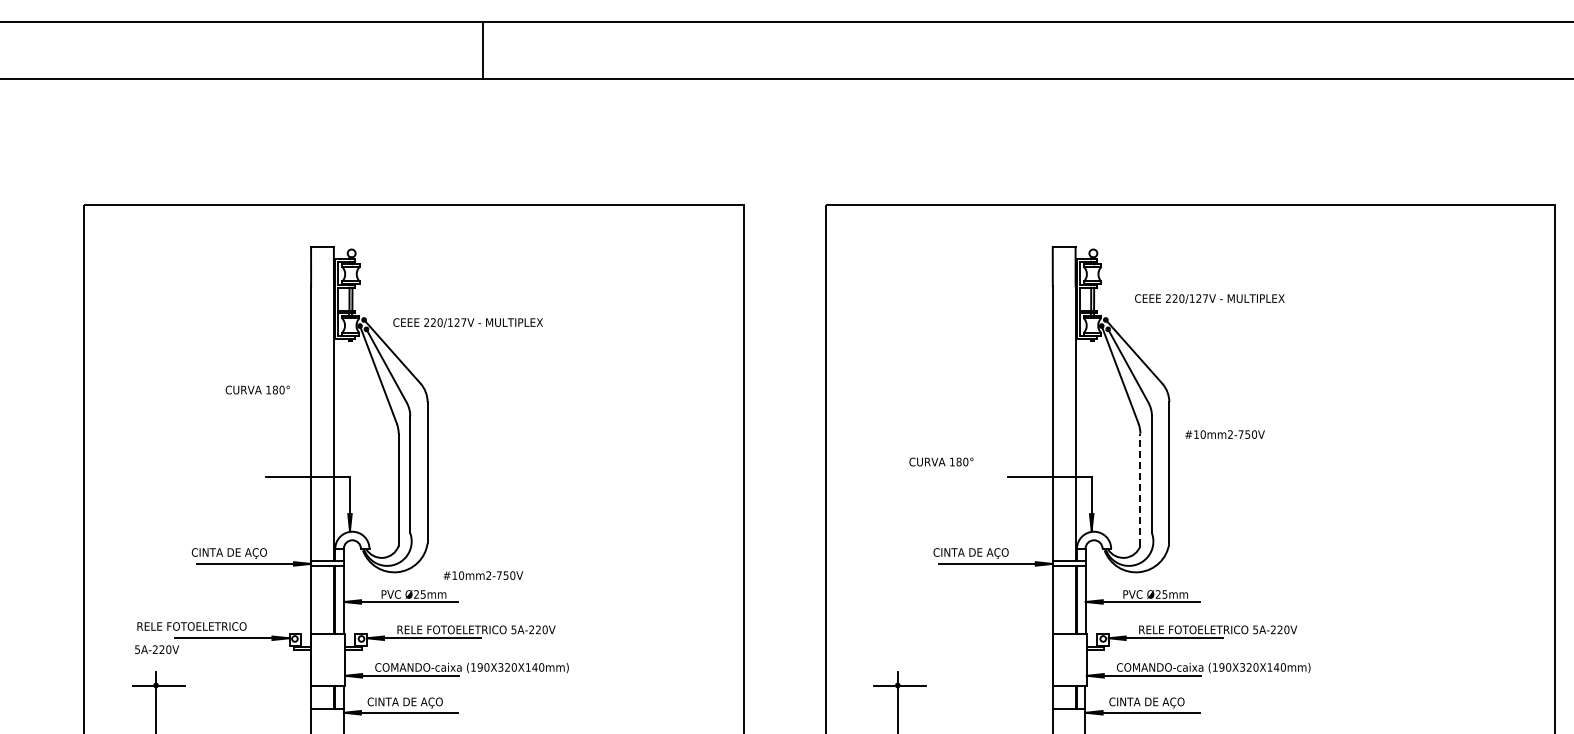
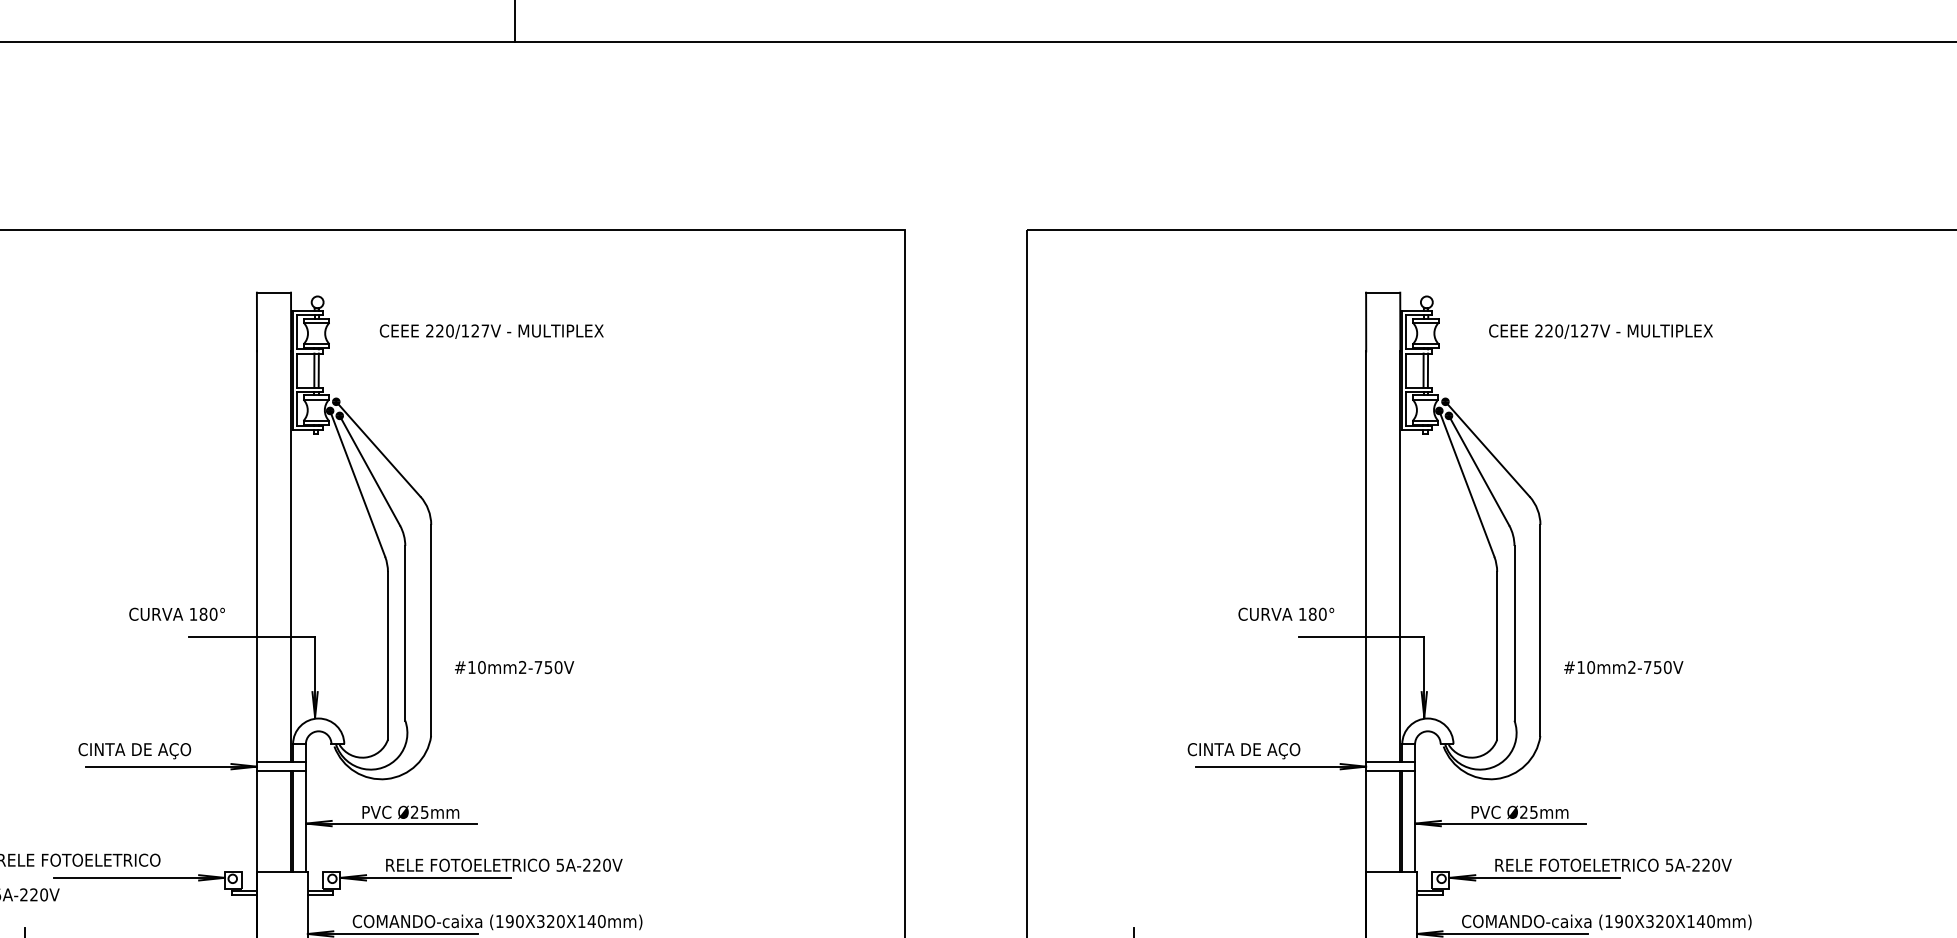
text: (1209, 298) -> (1600, 330), moved
text: (467, 322) -> (490, 330), moved
text: (257, 389) -> (176, 613), moved
text: (1224, 434) -> (1622, 667), moved
text: (941, 461) -> (1286, 613), moved
line: (1140, 489) -> (1497, 655), dashed -> solid
text: (483, 575) -> (514, 667), moved

